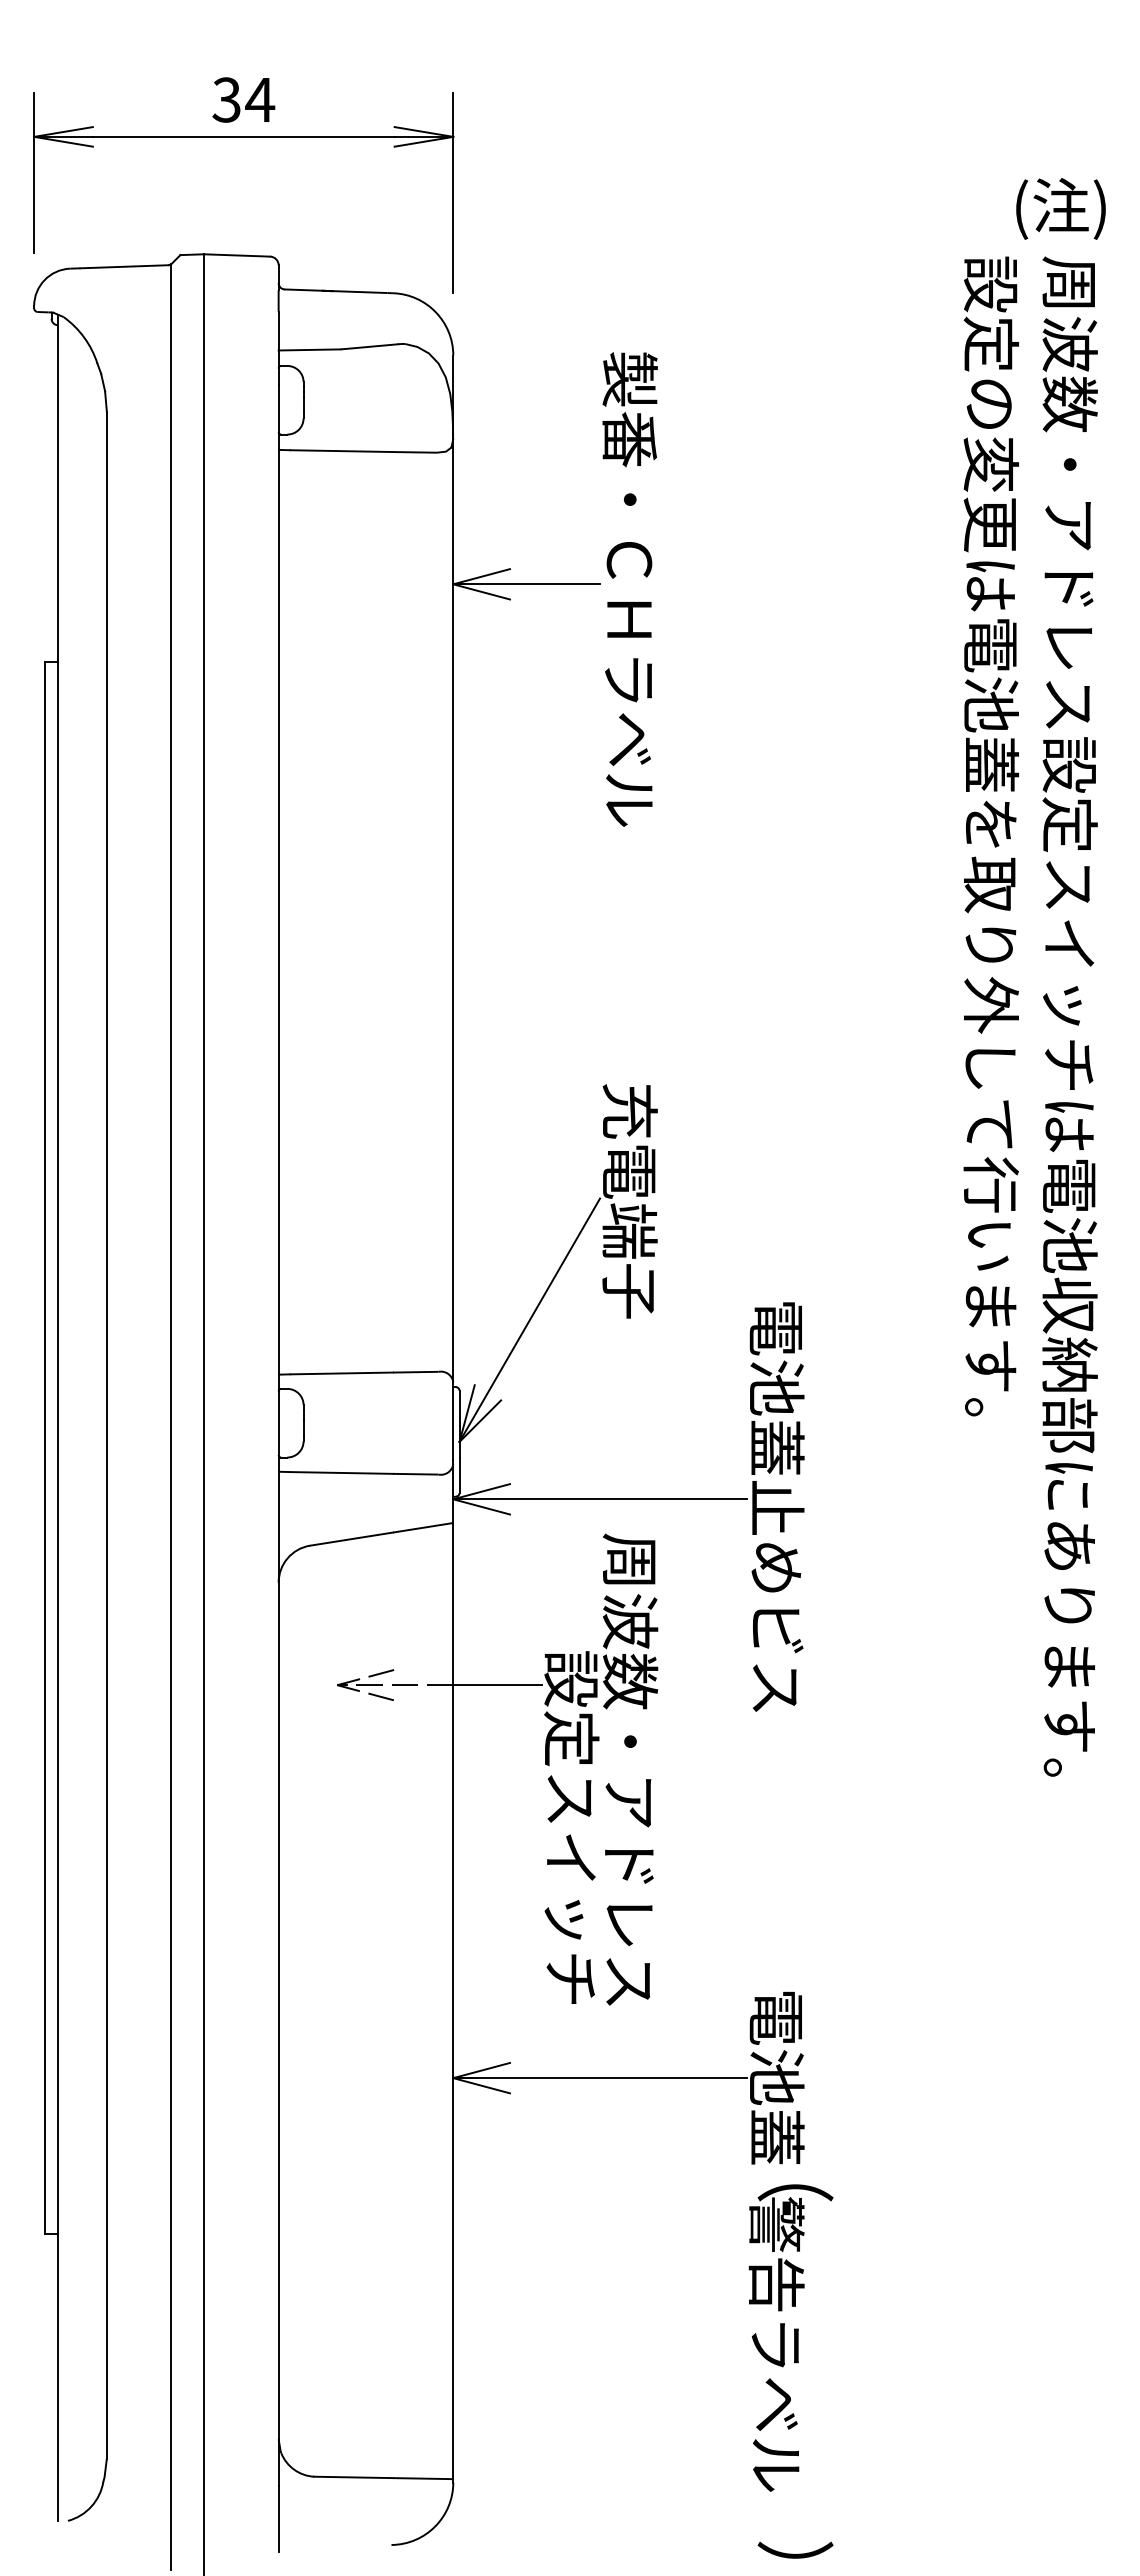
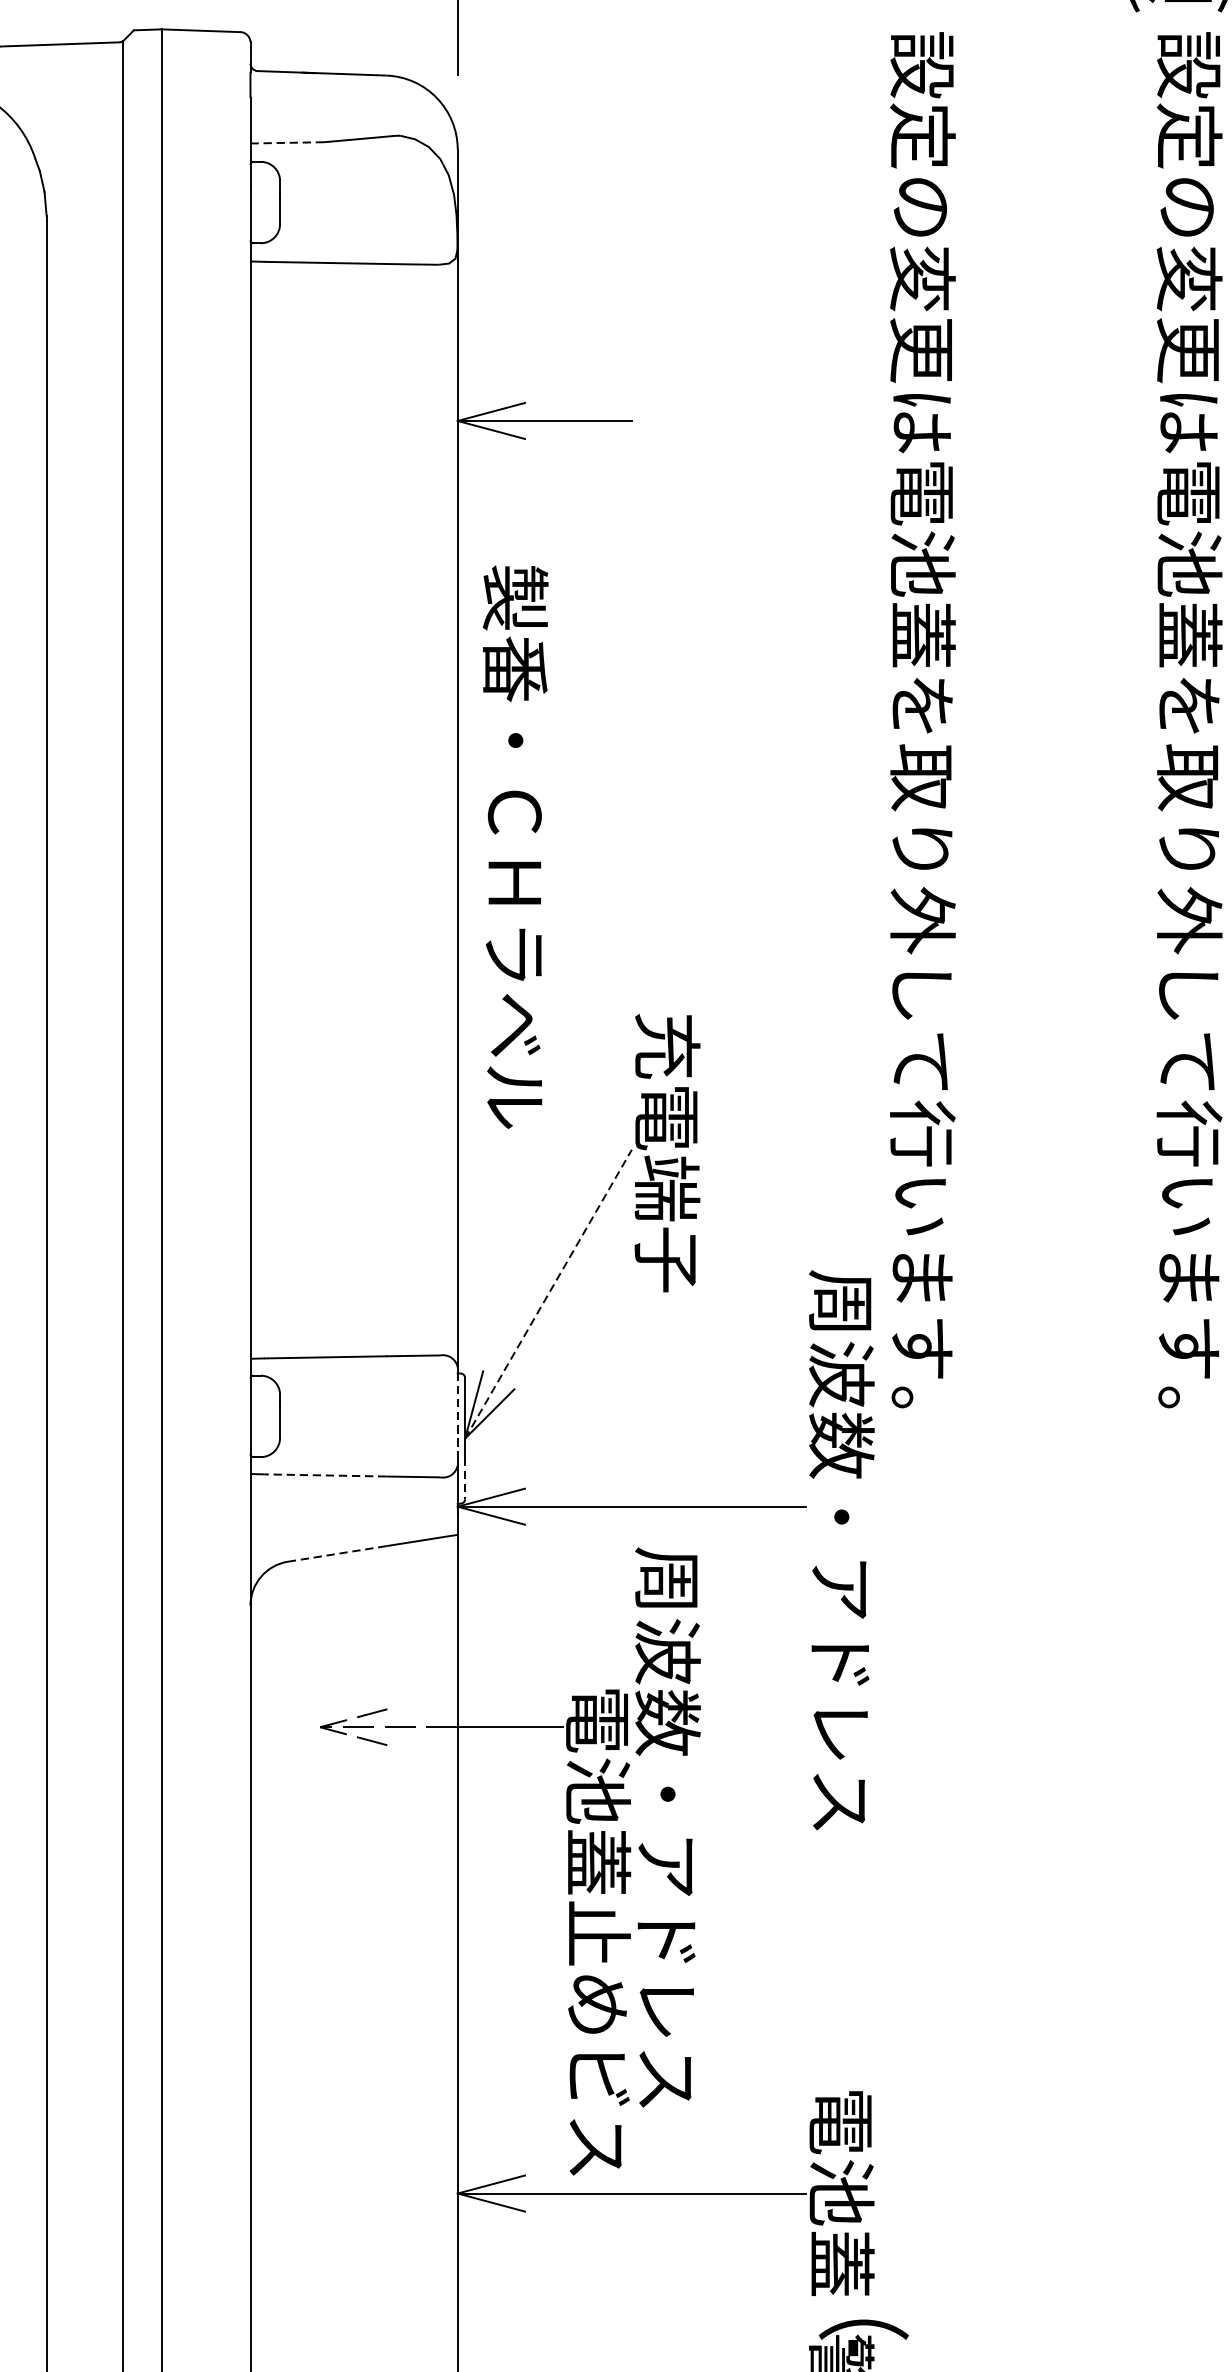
line: (310, 349) -> (288, 142), solid -> dashed
text: (629, 589) -> (514, 847), moved
text: (990, 836) -> (921, 720), moved
text: (1069, 1016) -> (1188, 933), 周波数・アドレス設定スイッチは電池収納部にあります。 -> 設定の変更は電池蓋を取り外して行います。
line: (529, 1320) -> (548, 1294), solid -> dashed
line: (453, 1423) -> (457, 1416), solid -> dashed
line: (341, 1472) -> (325, 1474), solid -> dashed
line: (459, 1476) -> (465, 1479), solid -> dashed
text: (776, 1535) -> (841, 1549), 電池蓋止めビス -> 周波数・アドレス
line: (351, 1539) -> (336, 1554), solid -> dashed
text: (571, 1856) -> (597, 1930), 設定スイッチ -> 電池蓋止めビス

